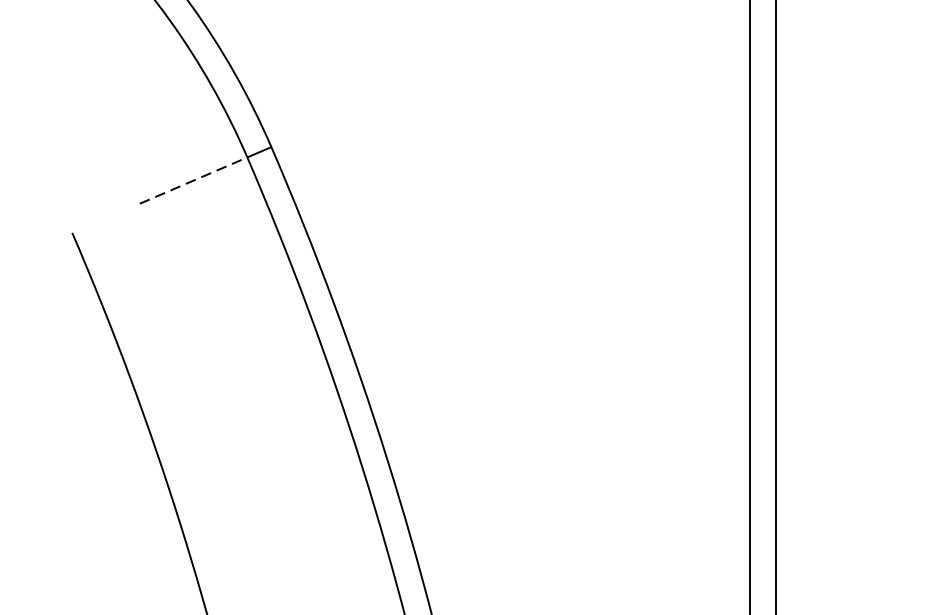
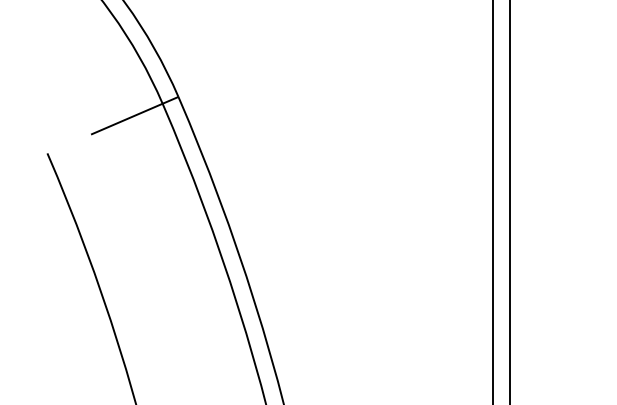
line: (193, 179) -> (127, 118), dashed -> solid

